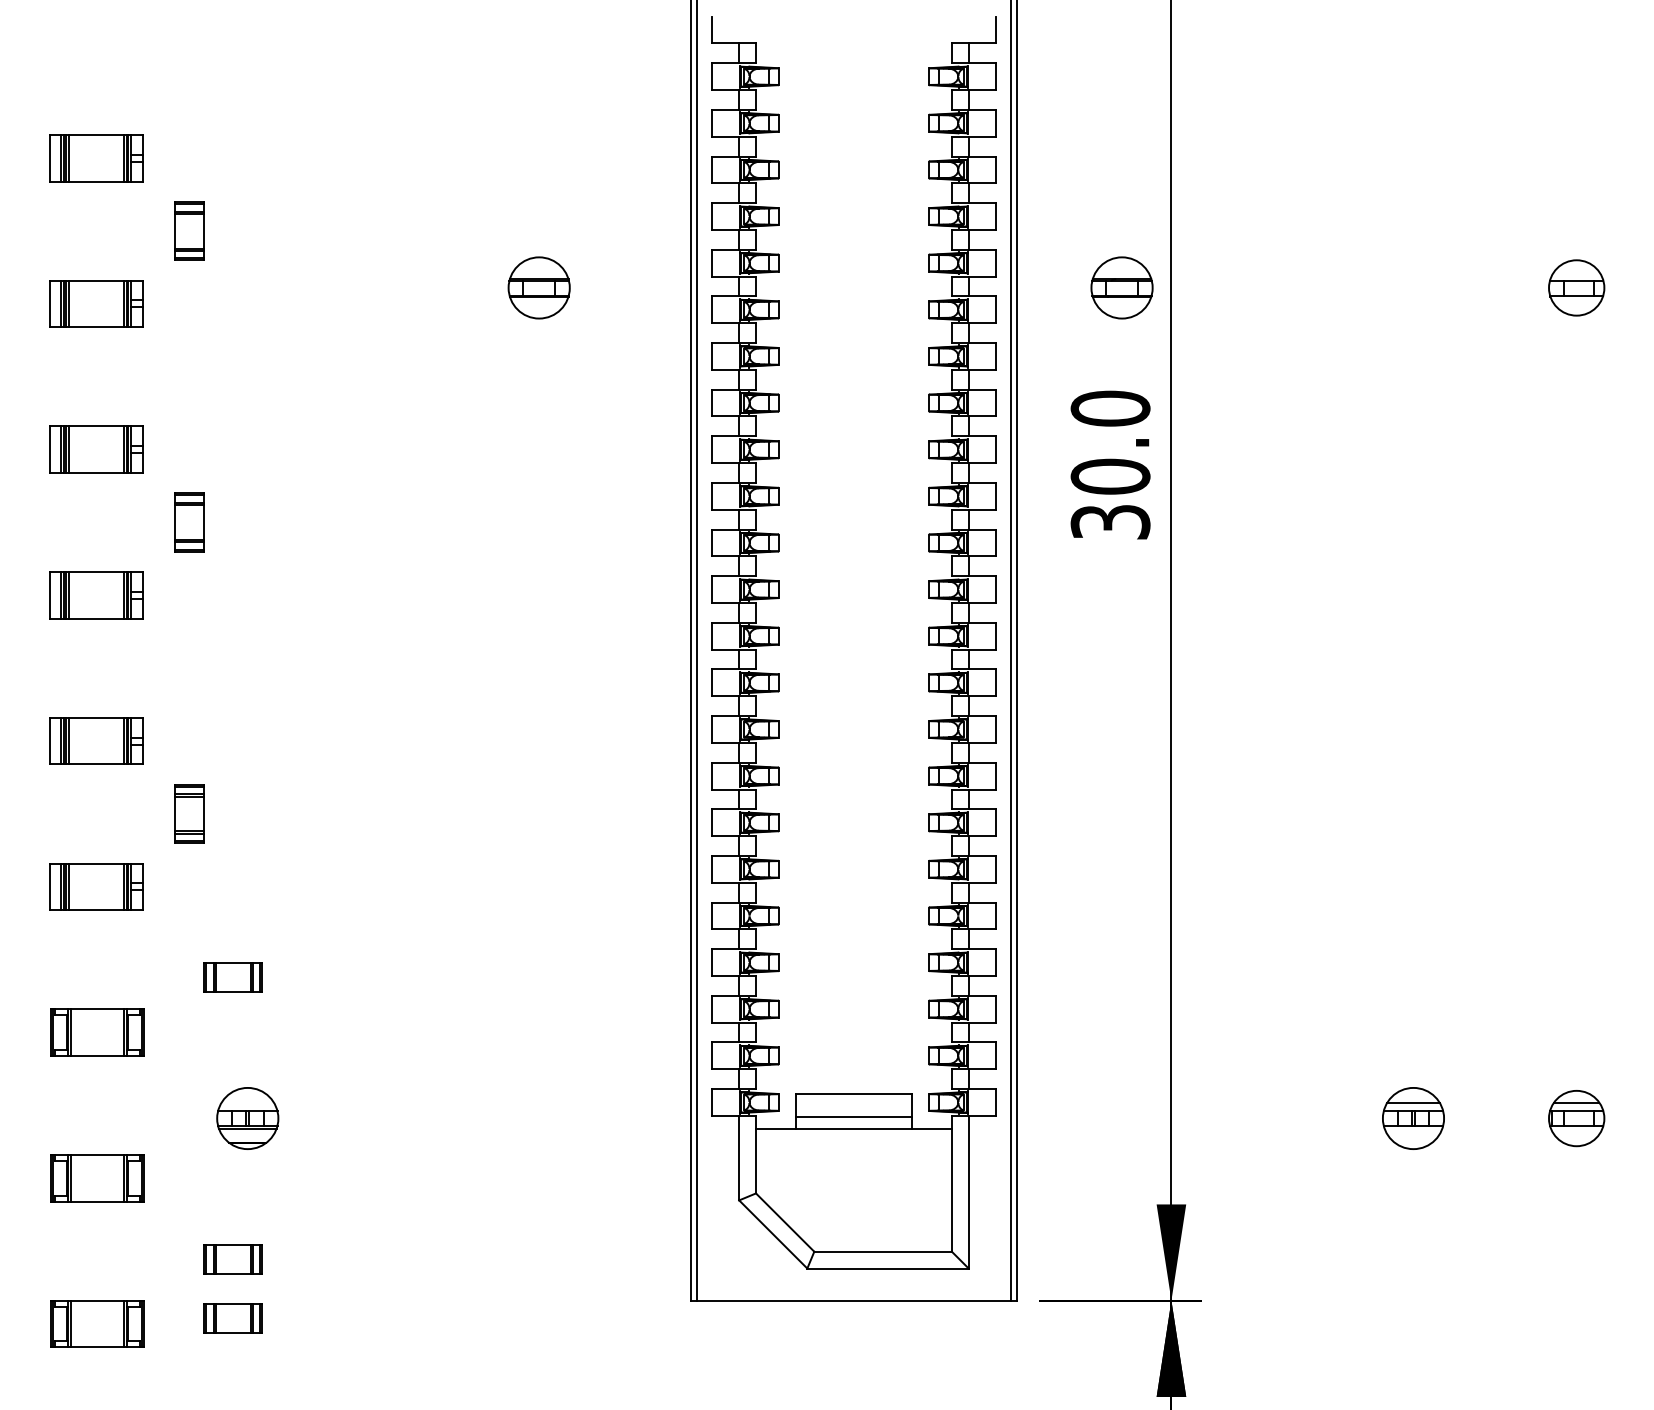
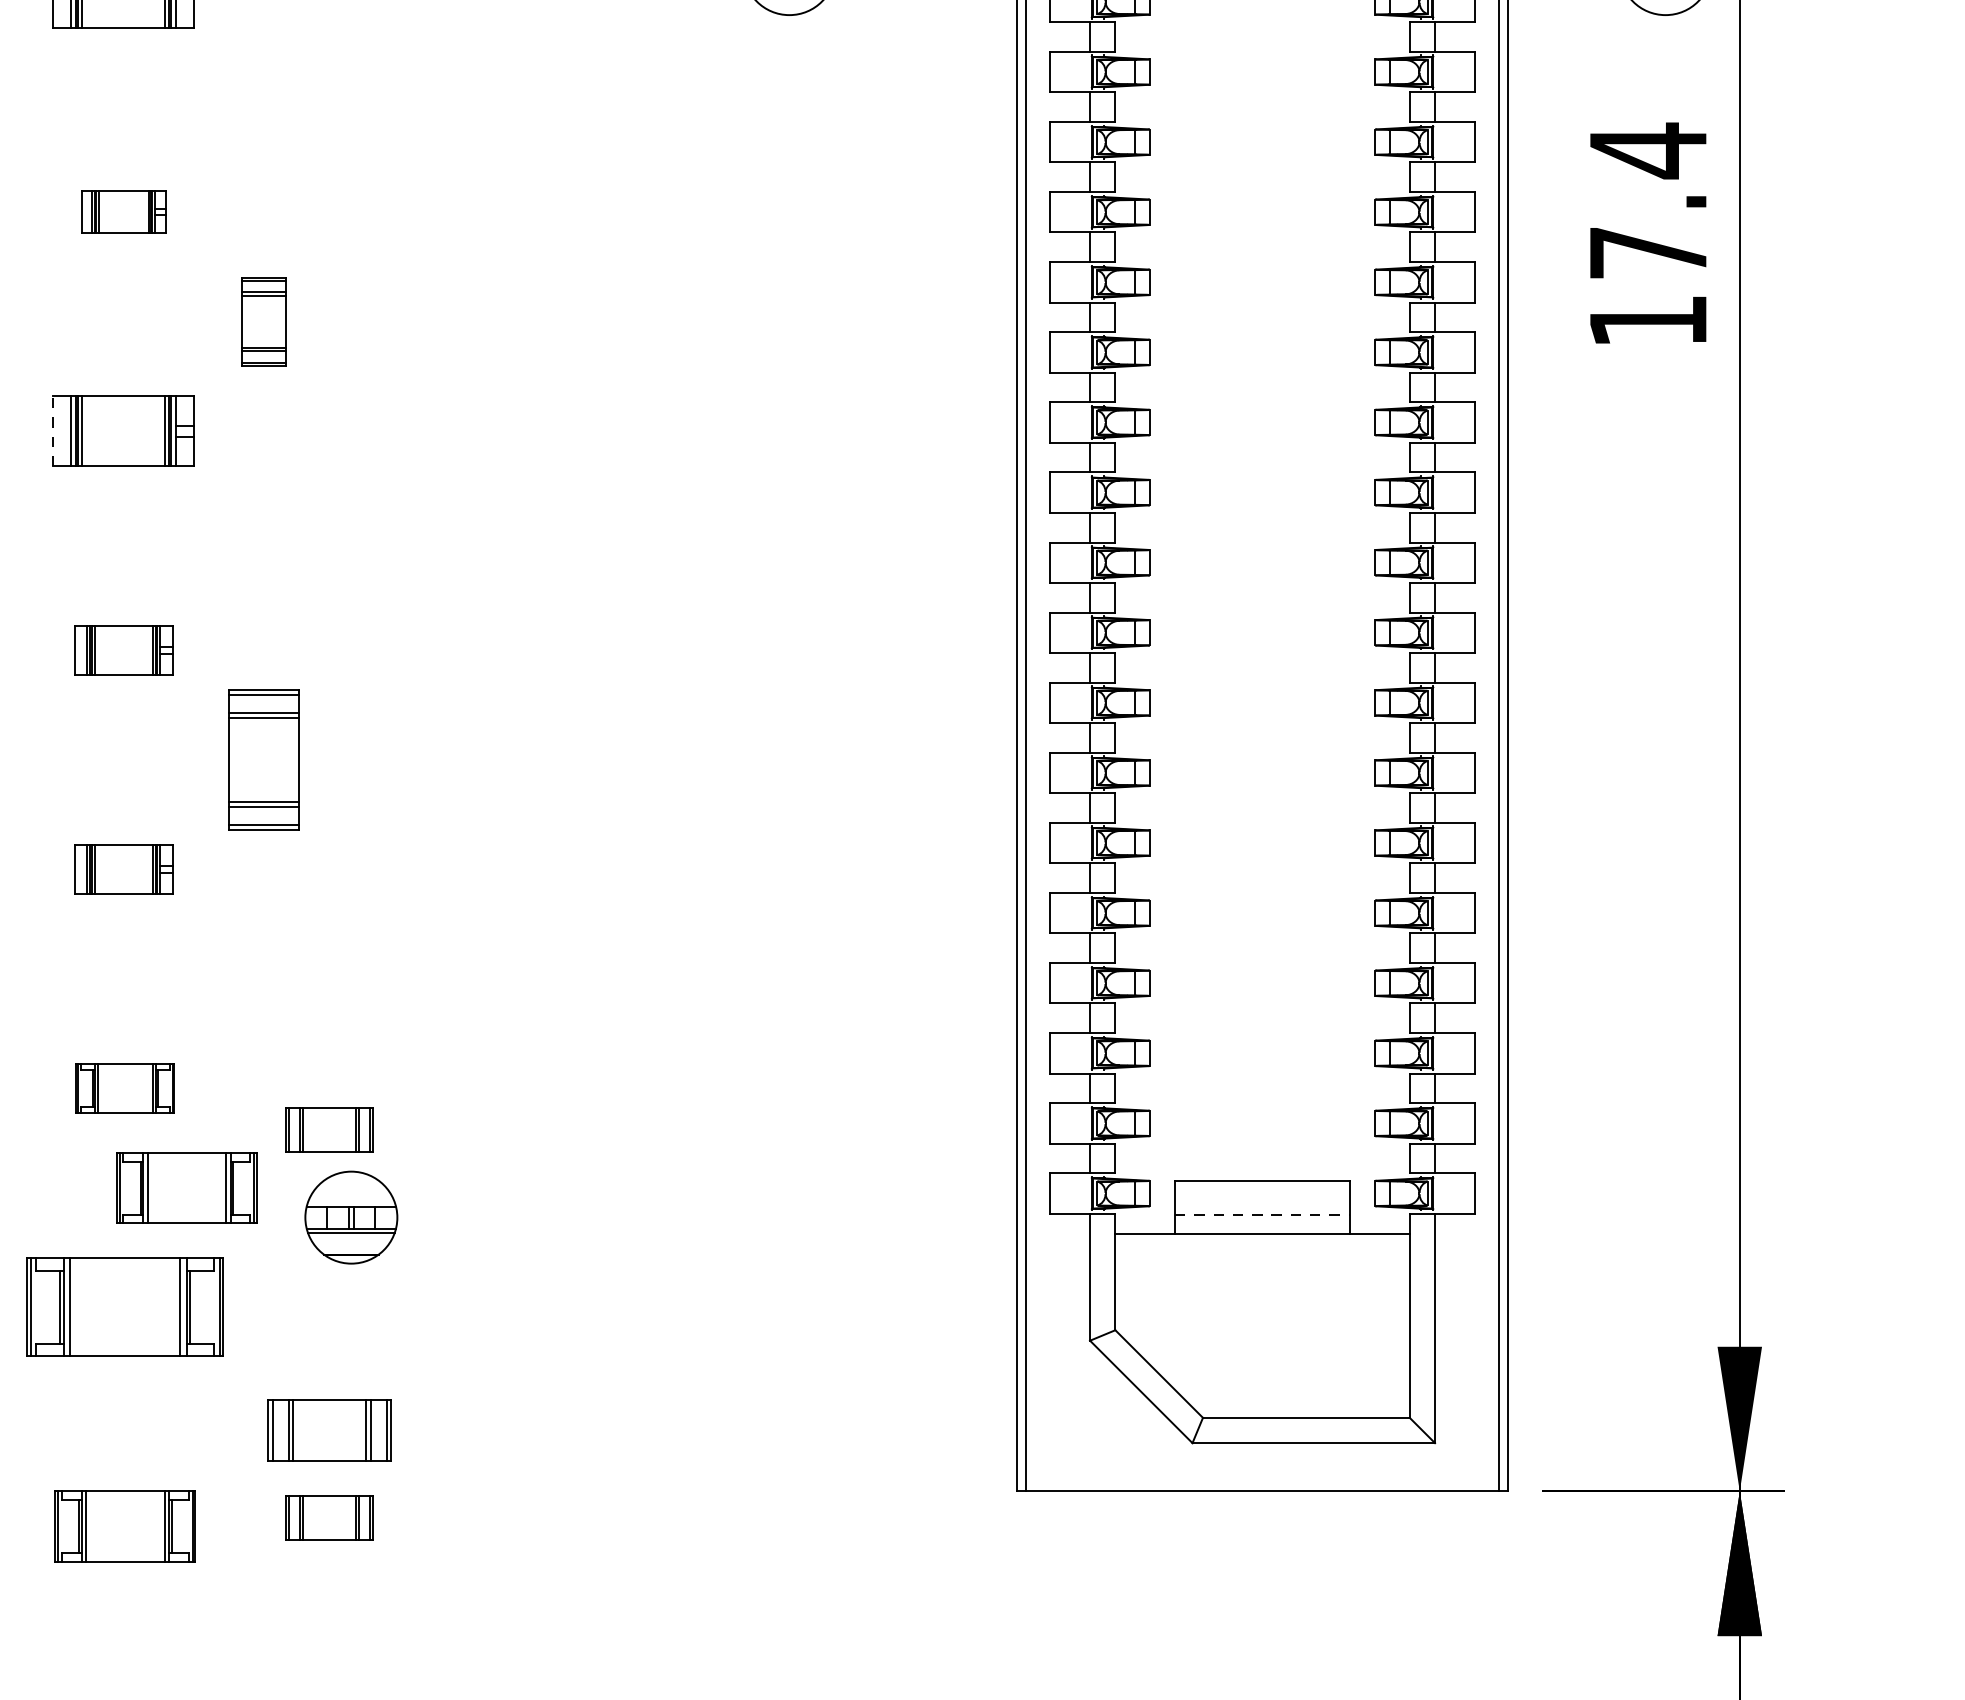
part: (96, 449) -> (123, 211), size x0.6
text: (1110, 464) -> (1648, 234), 30.0 -> 17.4
line: (49, 594) -> (53, 429), solid -> dashed
part: (96, 740) -> (123, 649), size x0.7
part: (189, 813) -> (263, 759), size x1.6
part: (96, 886) -> (123, 868), size x0.7
part: (232, 977) -> (328, 1130), moved
part: (97, 1032) -> (125, 1088), size x0.7
part: (138, 1098) -> (187, 1187), added
line: (854, 1116) -> (1263, 1214), solid -> dashed
part: (97, 1178) -> (125, 1307), size x1.4
part: (232, 1259) -> (328, 1429), size x1.4

